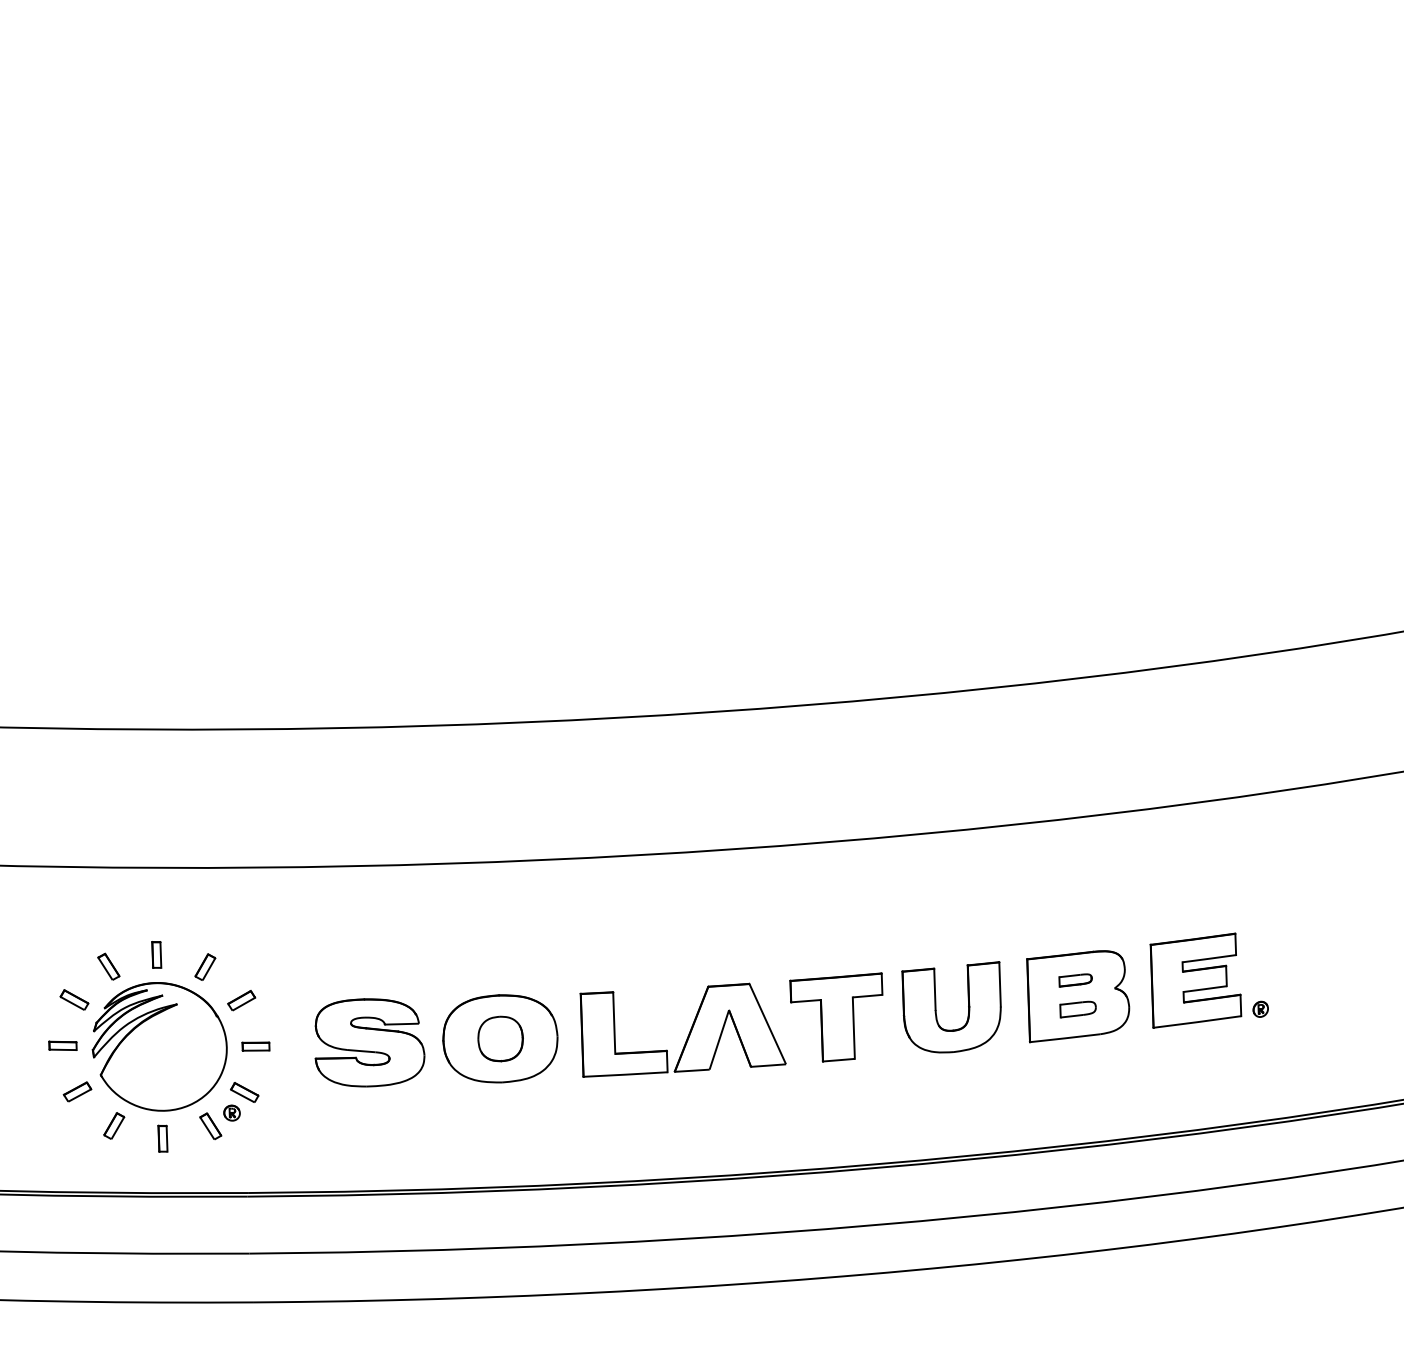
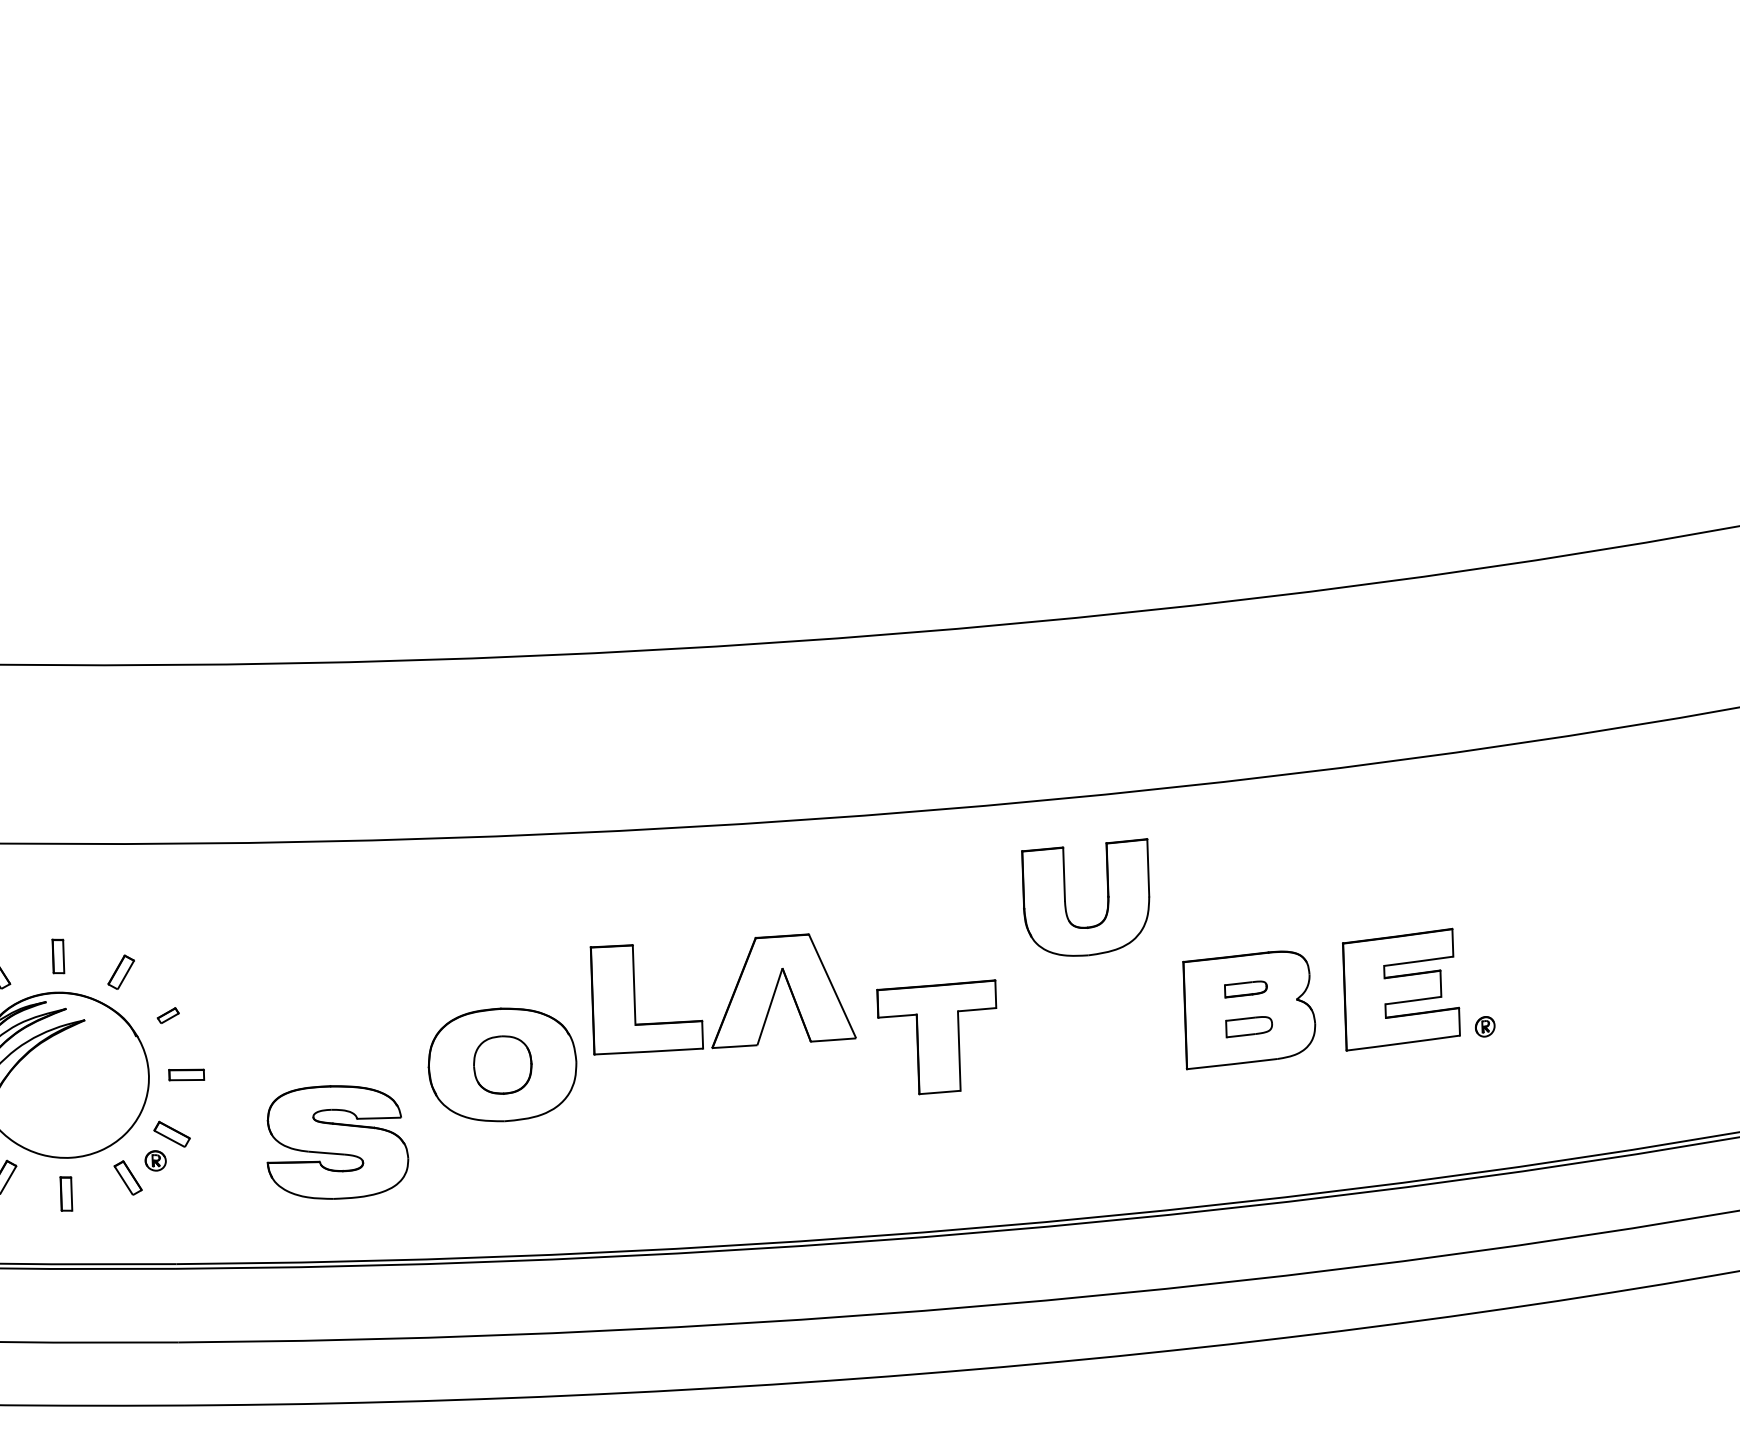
part: (241, 1000) -> (167, 1015), size x0.6
part: (936, 1007) -> (1066, 897), moved
part: (688, 1033) -> (730, 998), moved
part: (369, 1042) -> (337, 1141), moved

